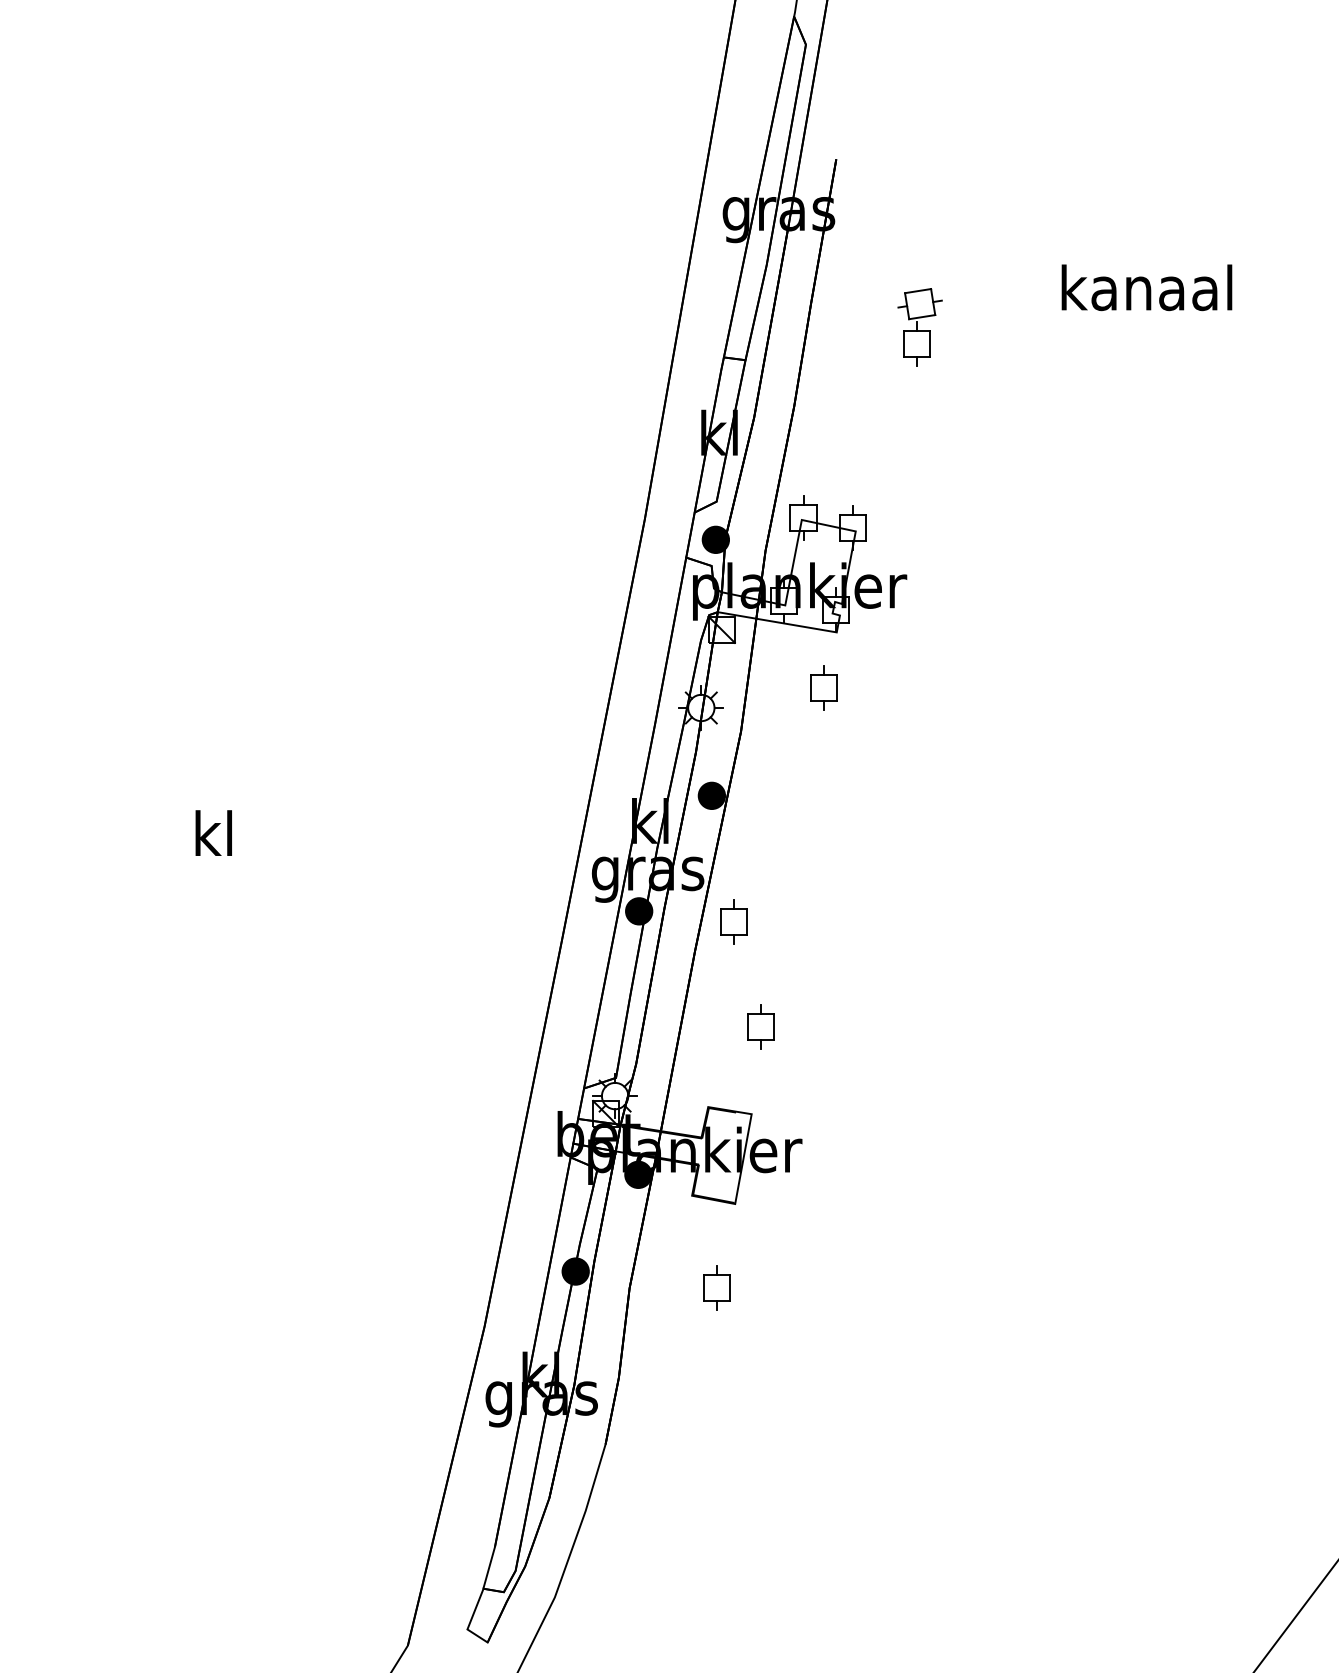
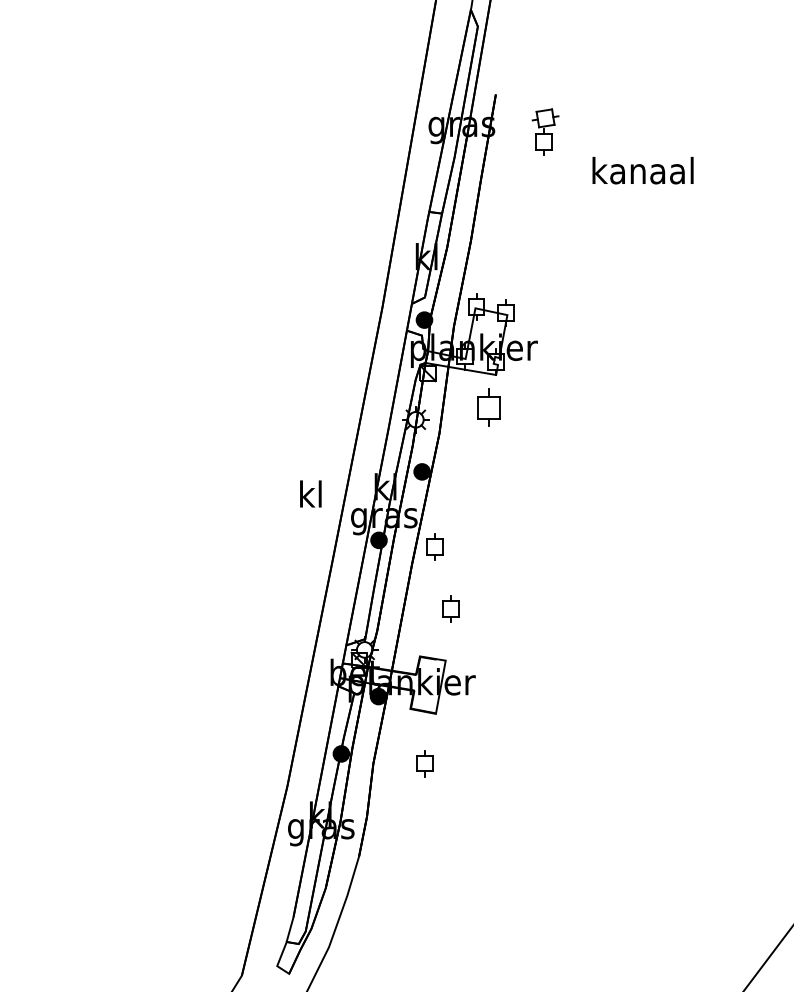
text: (1145, 287) -> (642, 170), moved
part: (919, 326) -> (545, 131), moved
part: (823, 687) -> (488, 407), size x1.4
text: (213, 832) -> (310, 493), moved

